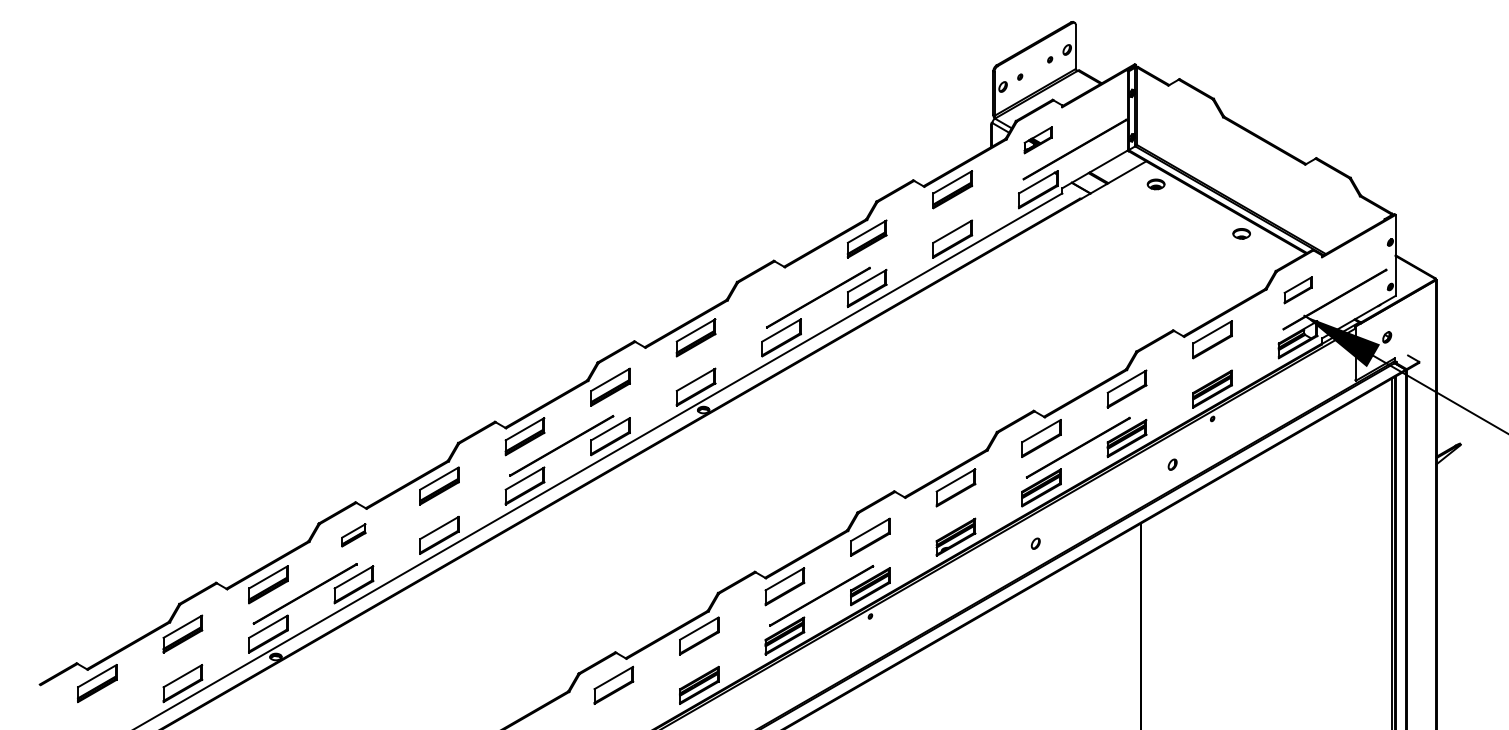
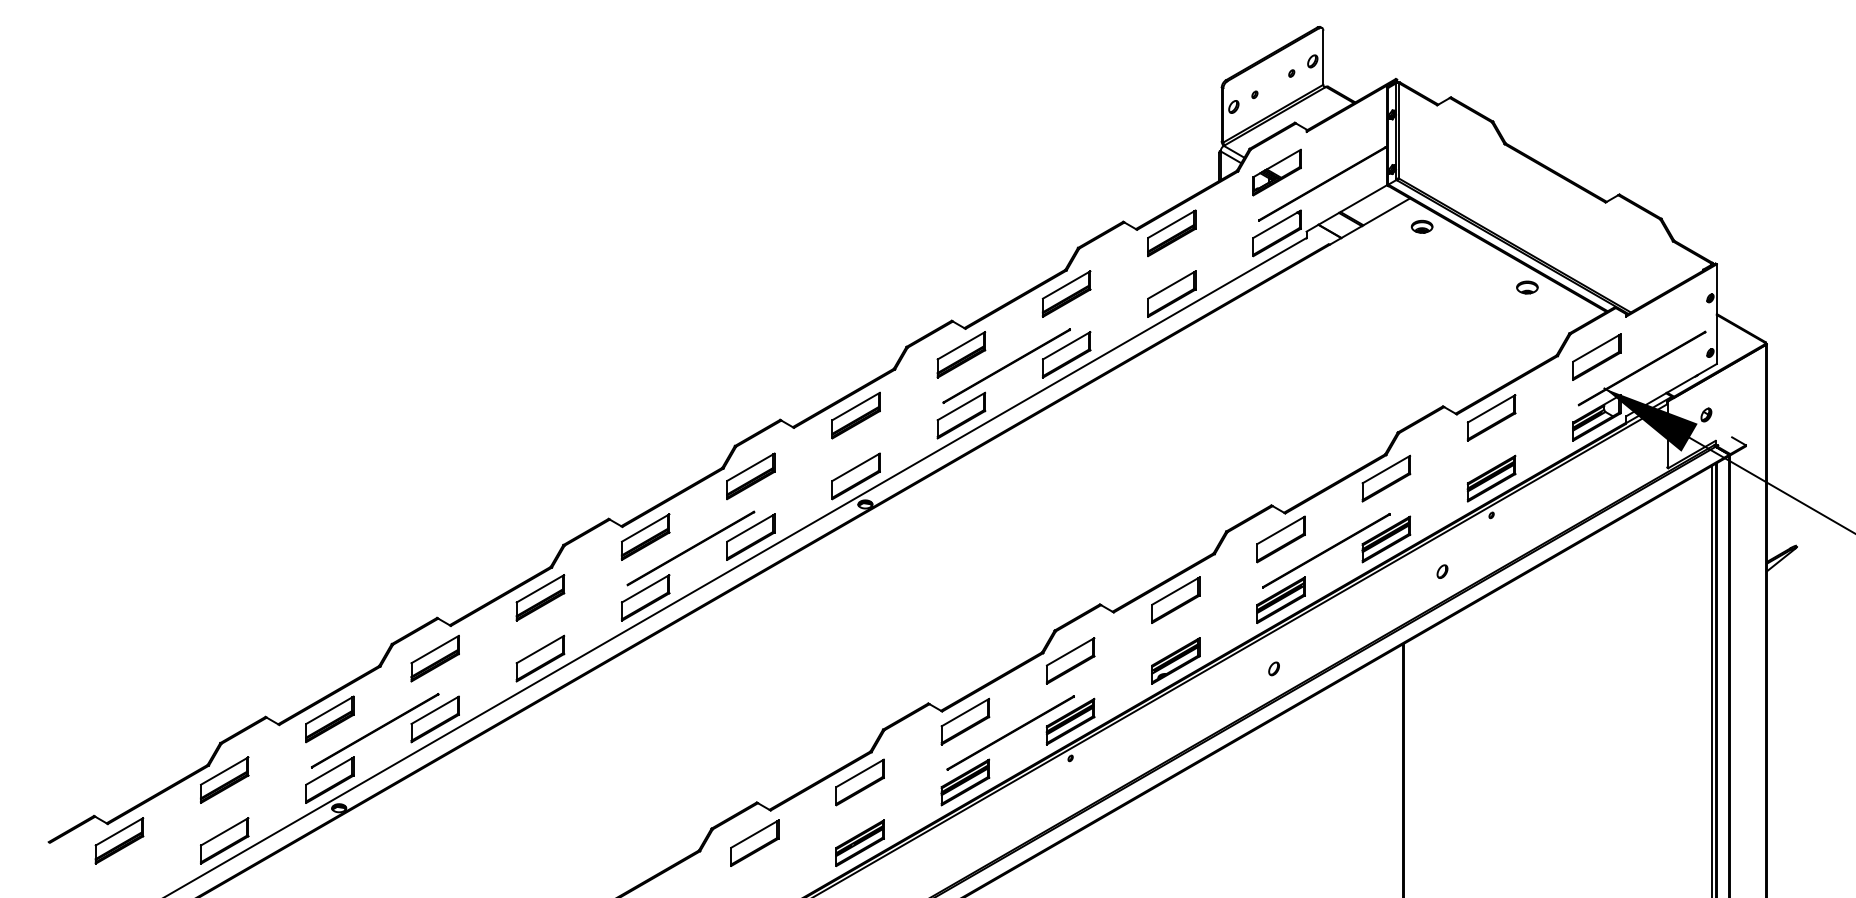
part: (1037, 140) -> (1276, 172), size x1.43
part: (781, 288) -> (961, 354), added
part: (1297, 289) -> (1596, 356), size x1.43
part: (353, 535) -> (434, 658), size x1.67

